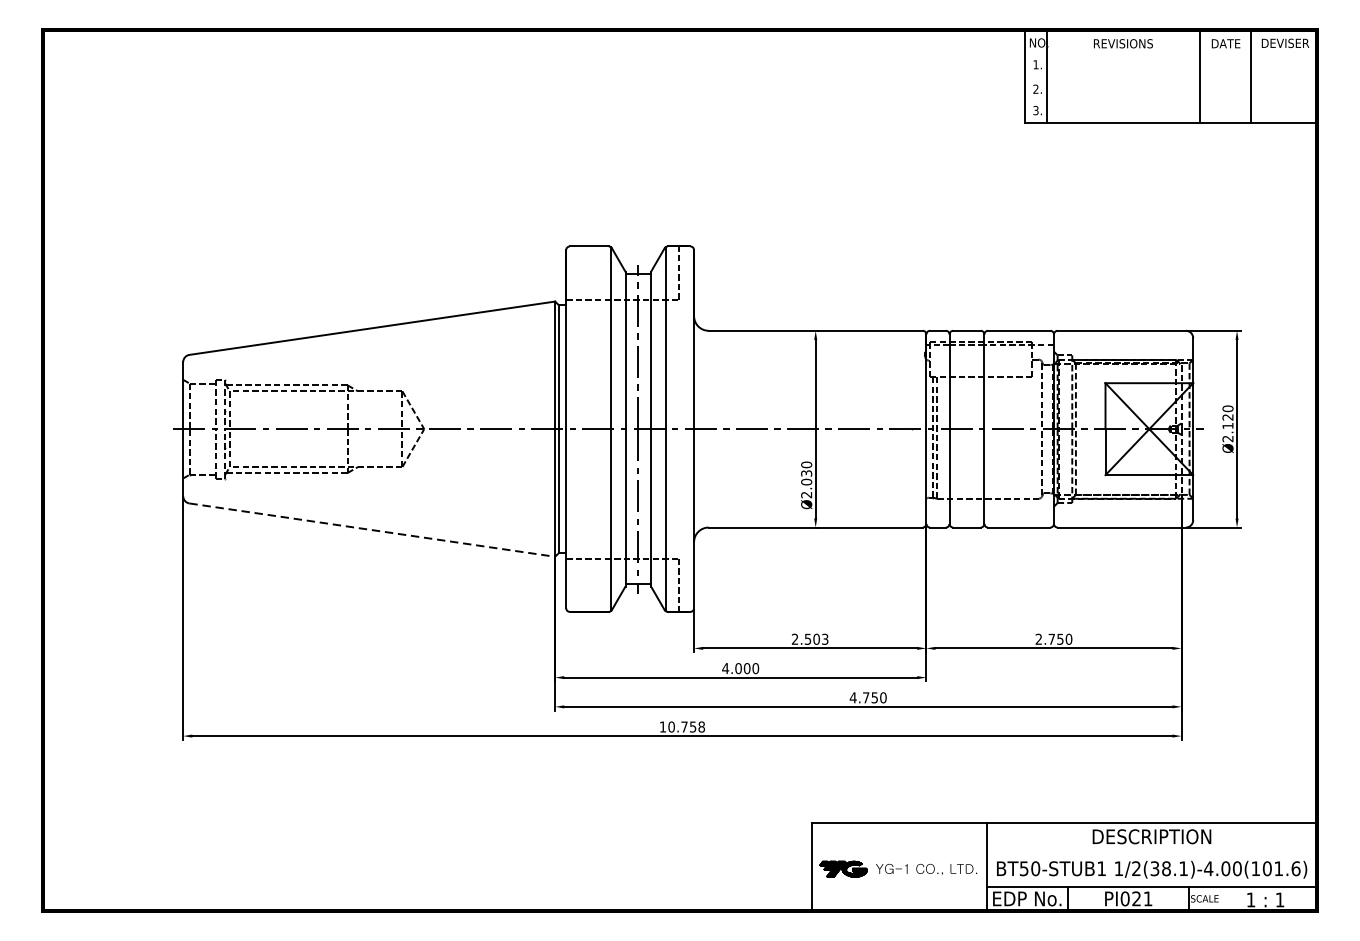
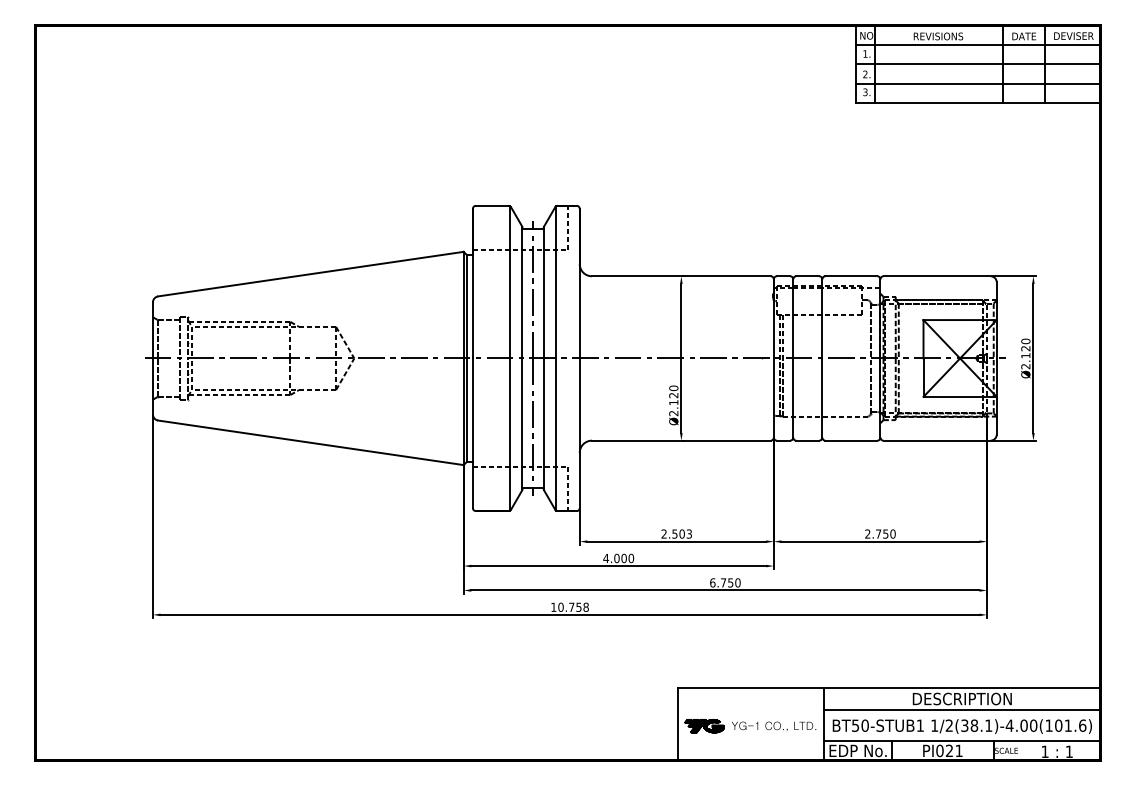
line: (1171, 53) -> (978, 44), added
line: (1171, 77) -> (978, 64), added
line: (1171, 100) -> (978, 83), added
text: (806, 477) -> (673, 398), Ø2.030 -> Ø2.120
line: (372, 529) -> (311, 442), dashed -> solid
text: (852, 697) -> (712, 582), 4.750 -> 6.750
line: (1152, 850) -> (962, 710), added

